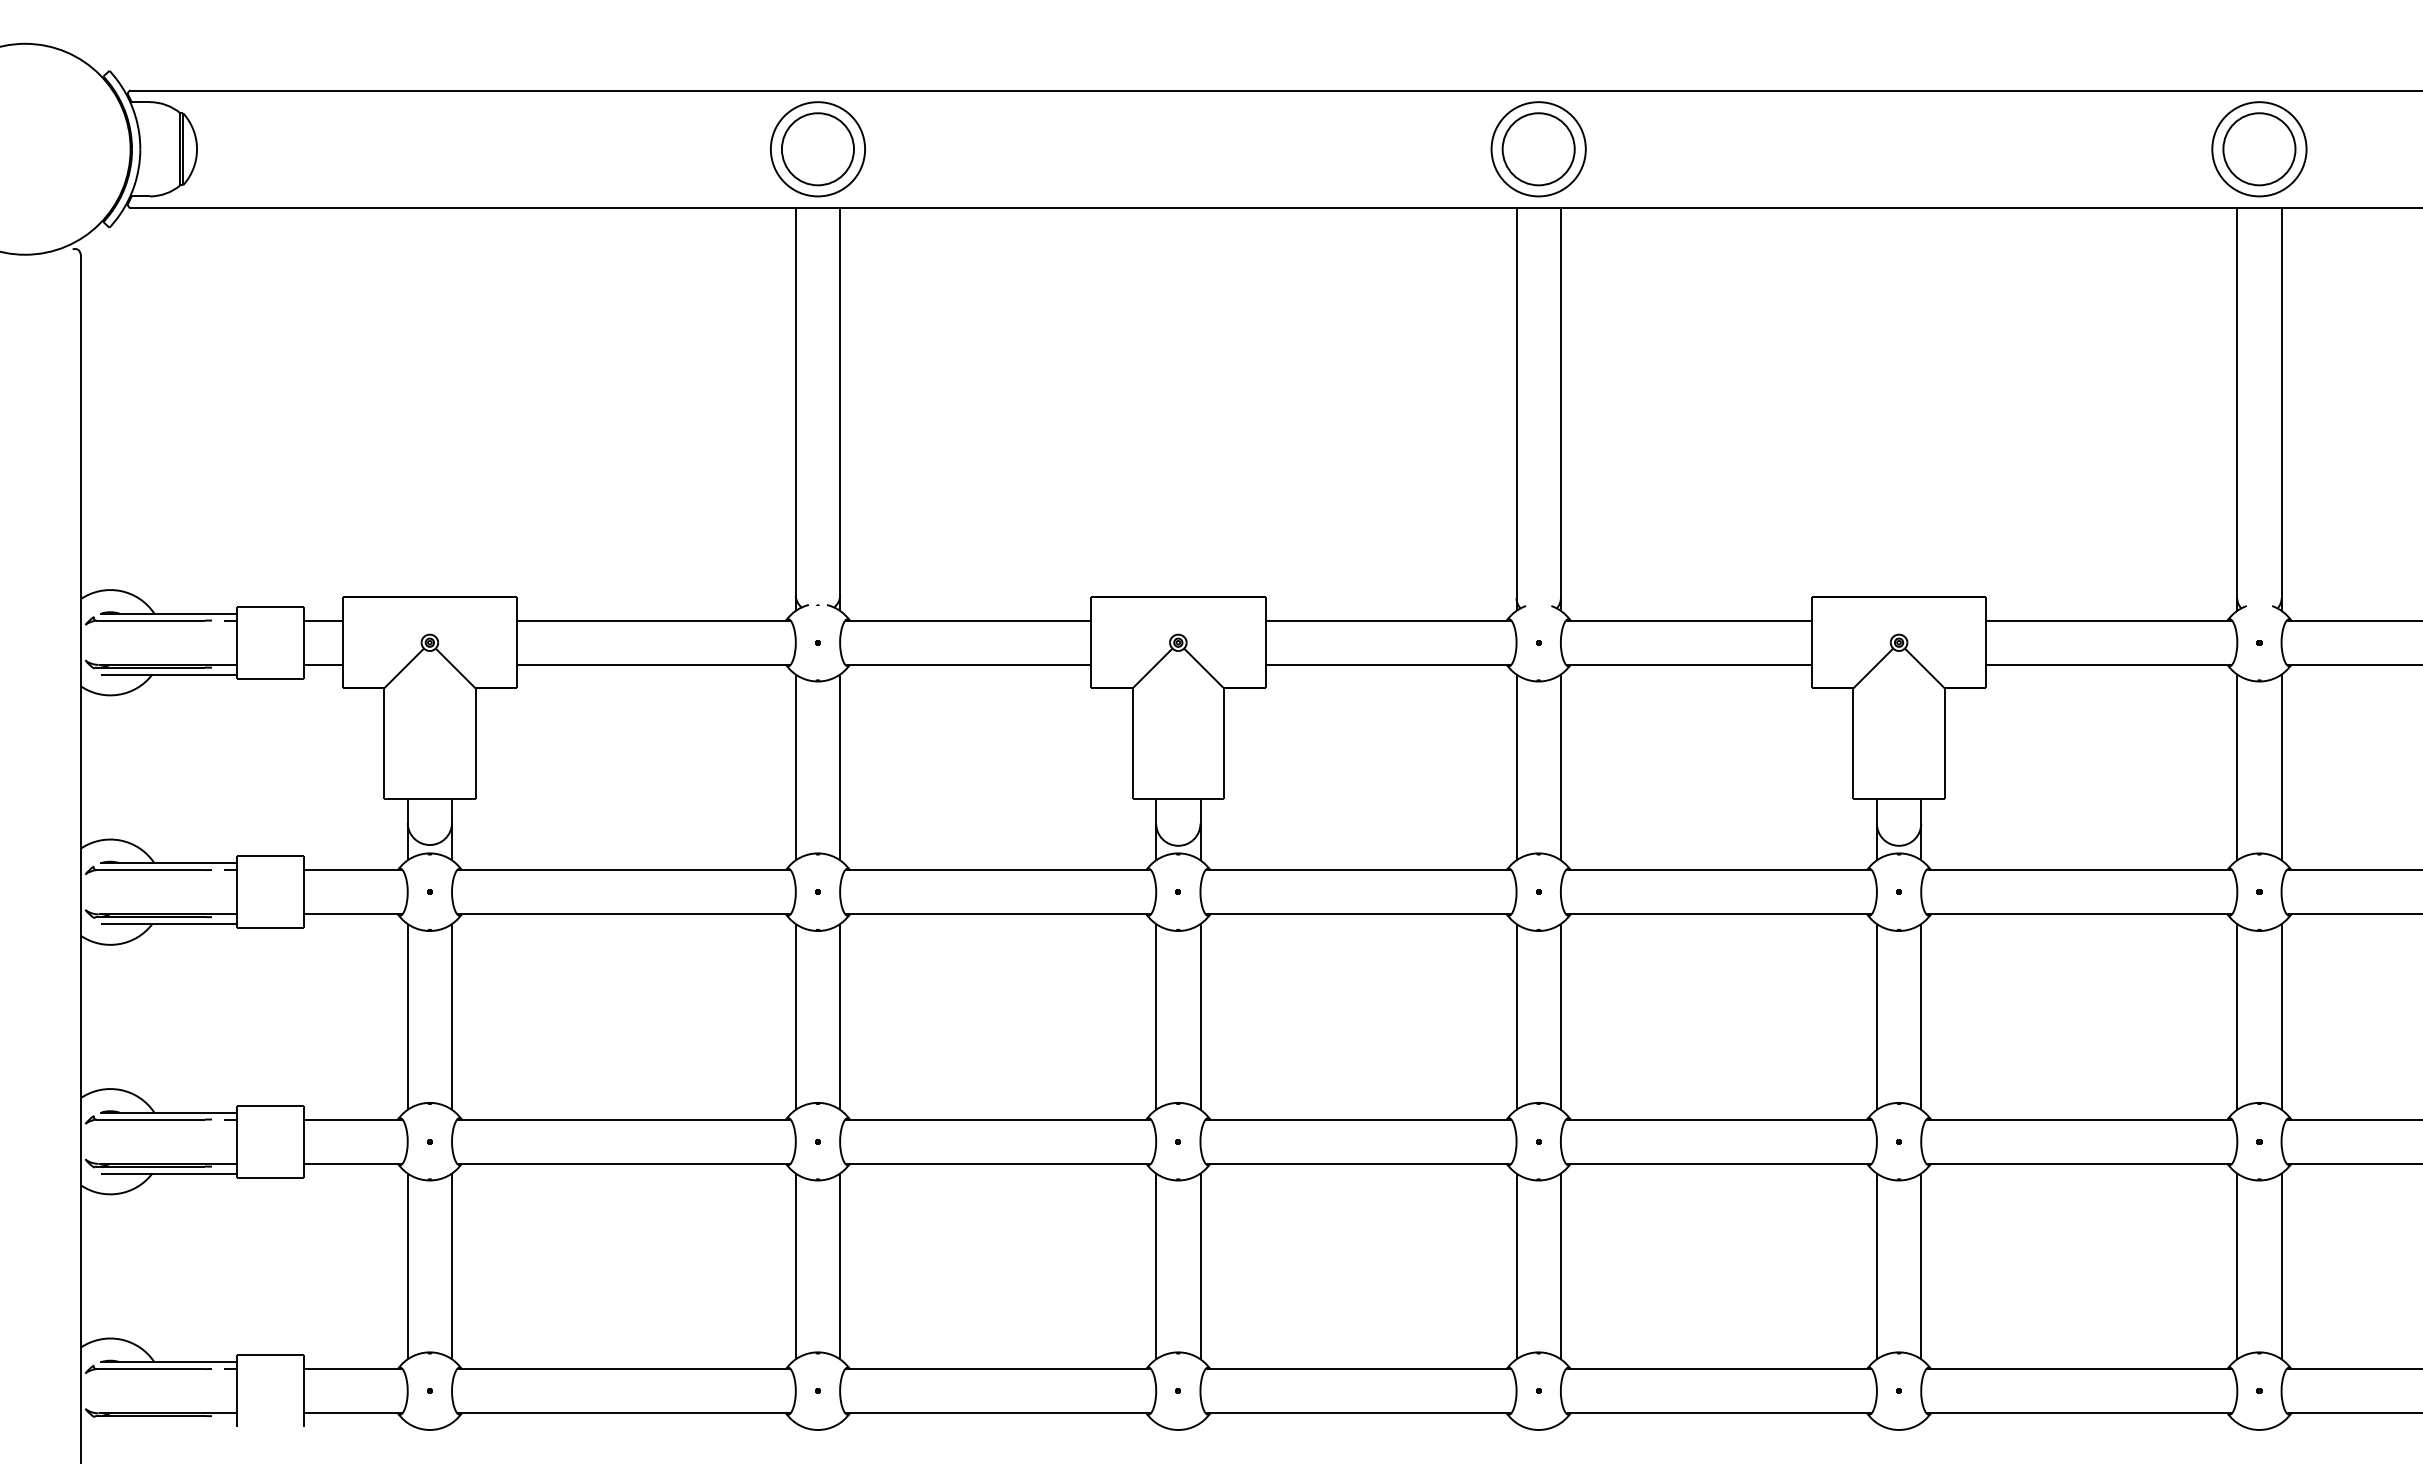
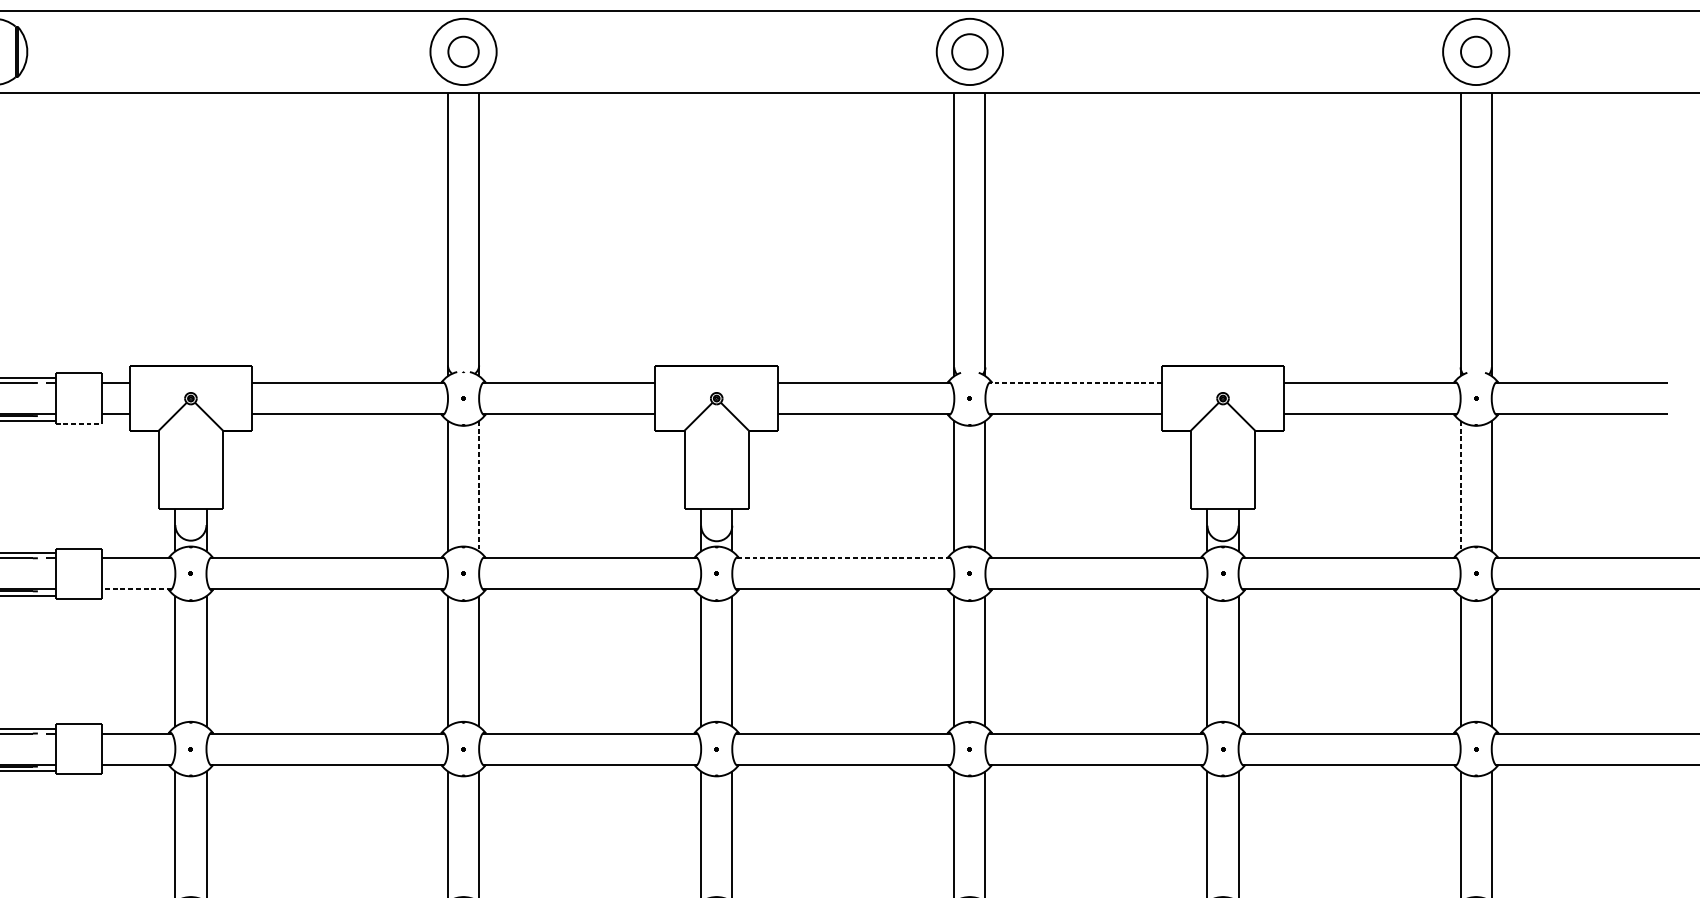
circle: (817, 149) -> (463, 52), size x0.6
circle: (1538, 149) -> (969, 52), size x0.7
circle: (2259, 149) -> (1476, 52), size x0.6
line: (1688, 620) -> (1075, 382), solid -> dashed
line: (270, 678) -> (78, 423), solid -> dashed
line: (840, 767) -> (479, 486), solid -> dashed
line: (2237, 767) -> (1460, 486), solid -> dashed
line: (1358, 870) -> (843, 558), solid -> dashed
line: (352, 914) -> (136, 589), solid -> dashed

